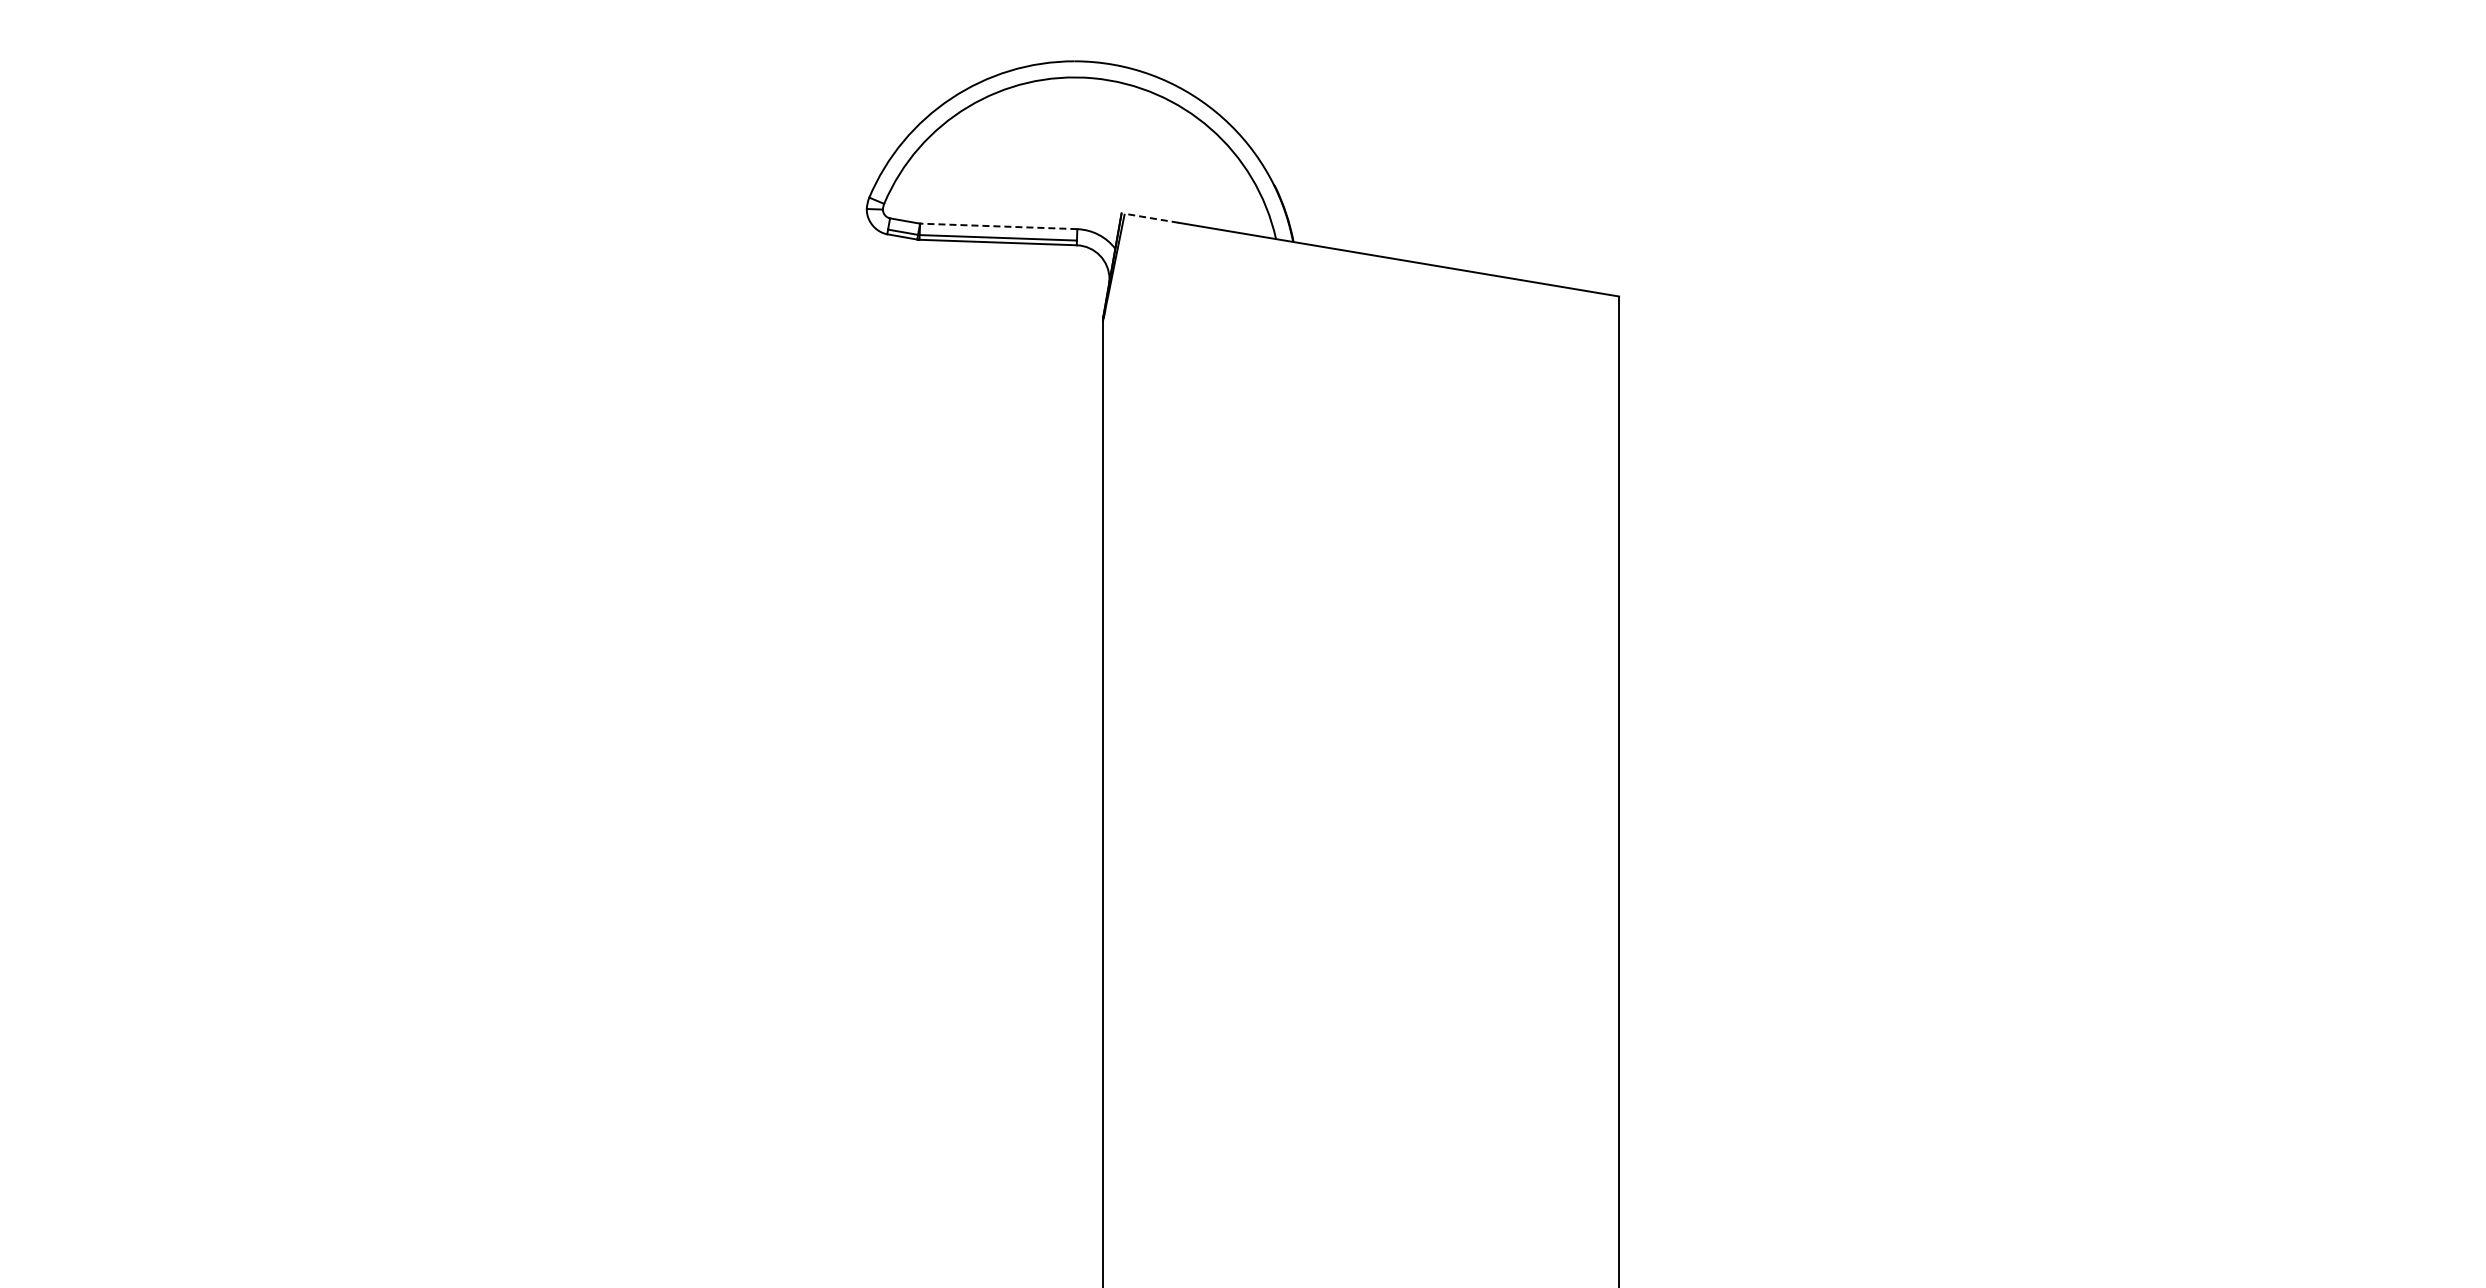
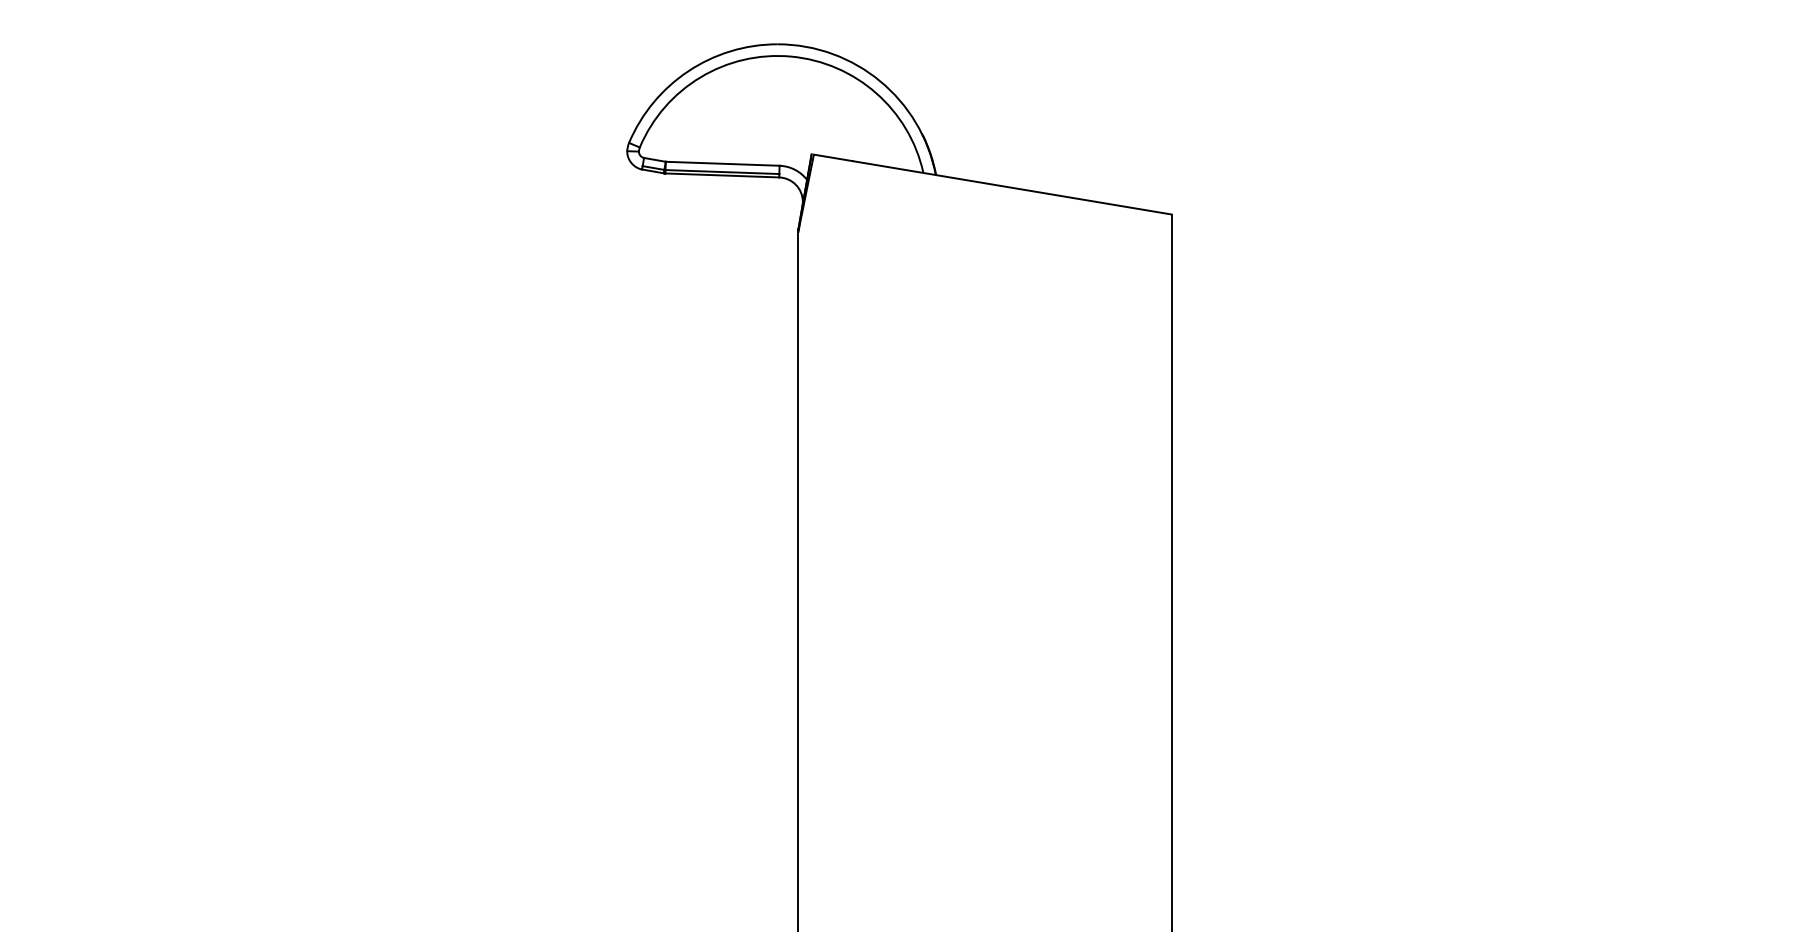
line: (1151, 218) -> (833, 158), dashed -> solid
line: (998, 226) -> (722, 163), dashed -> solid

